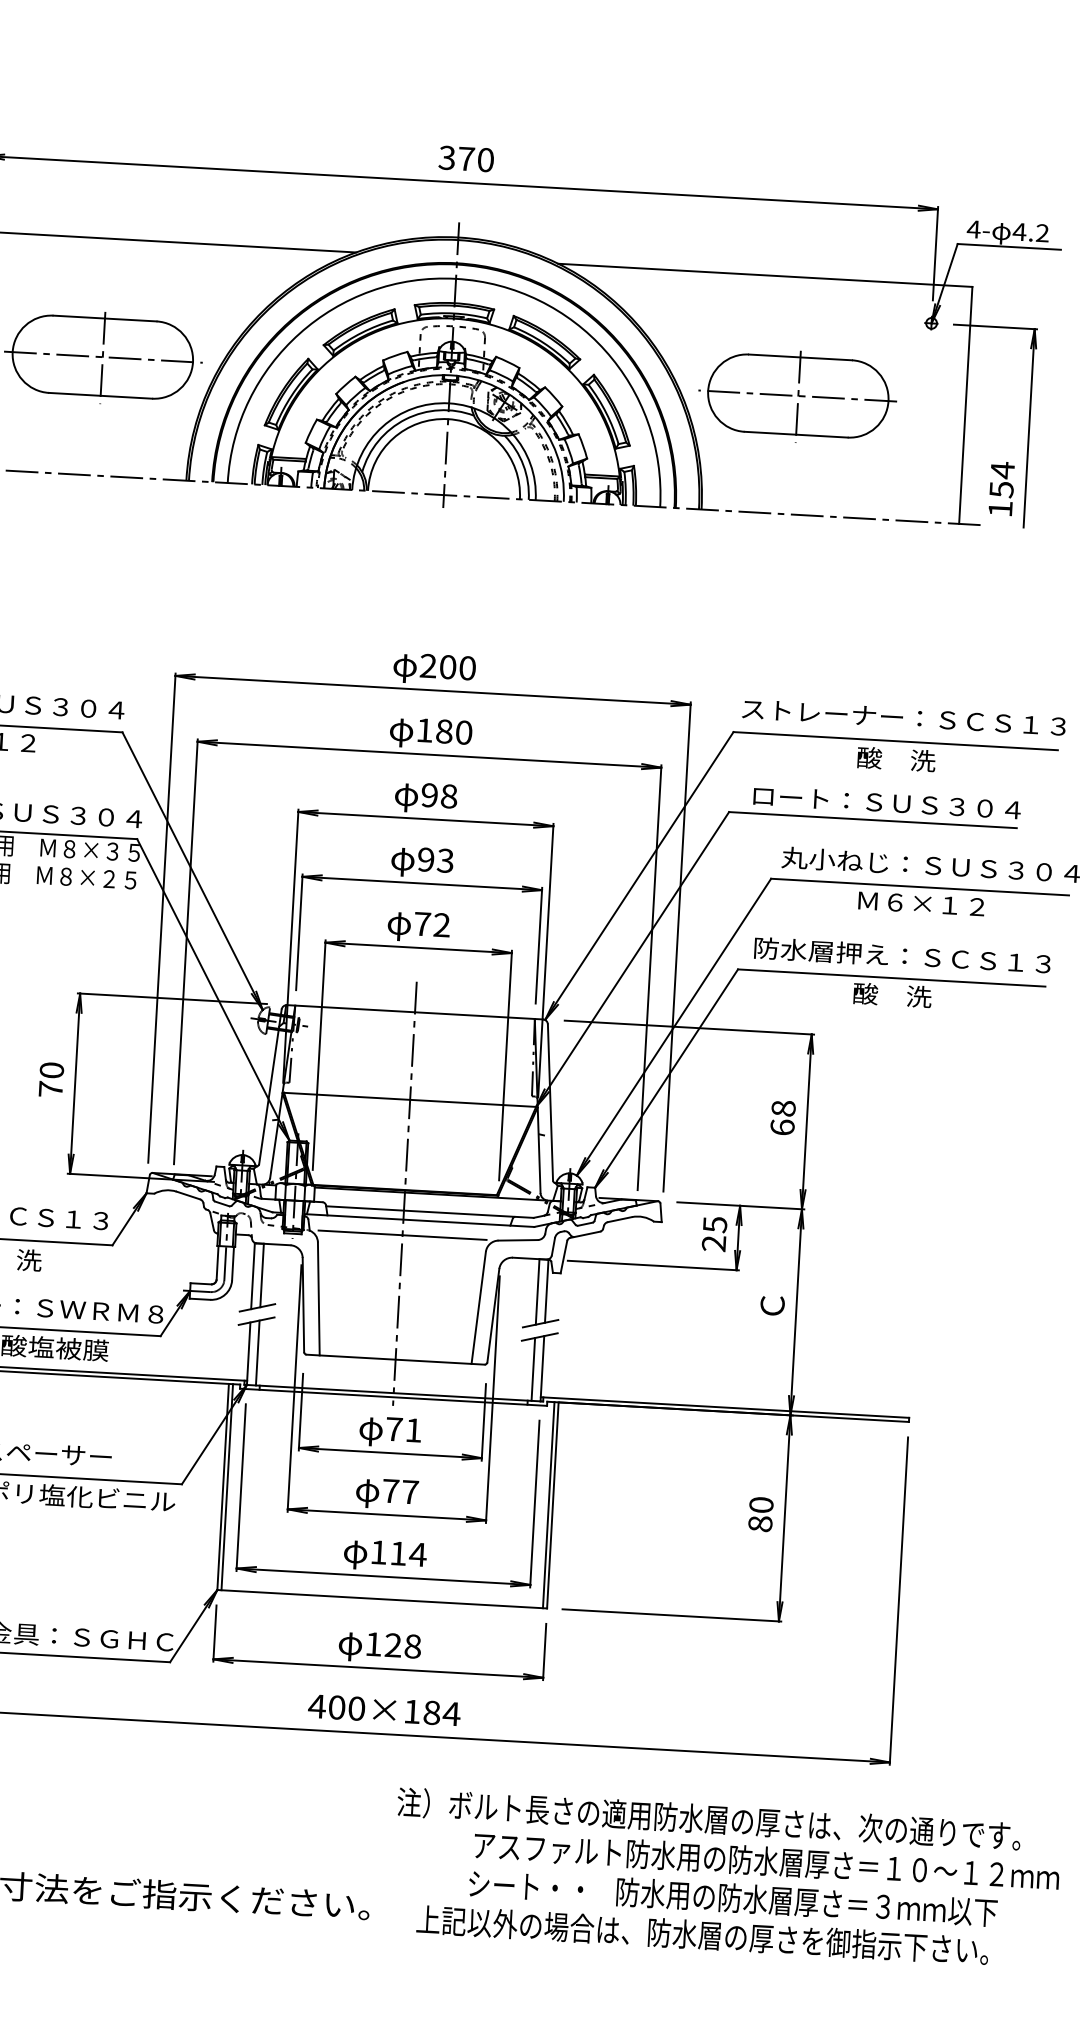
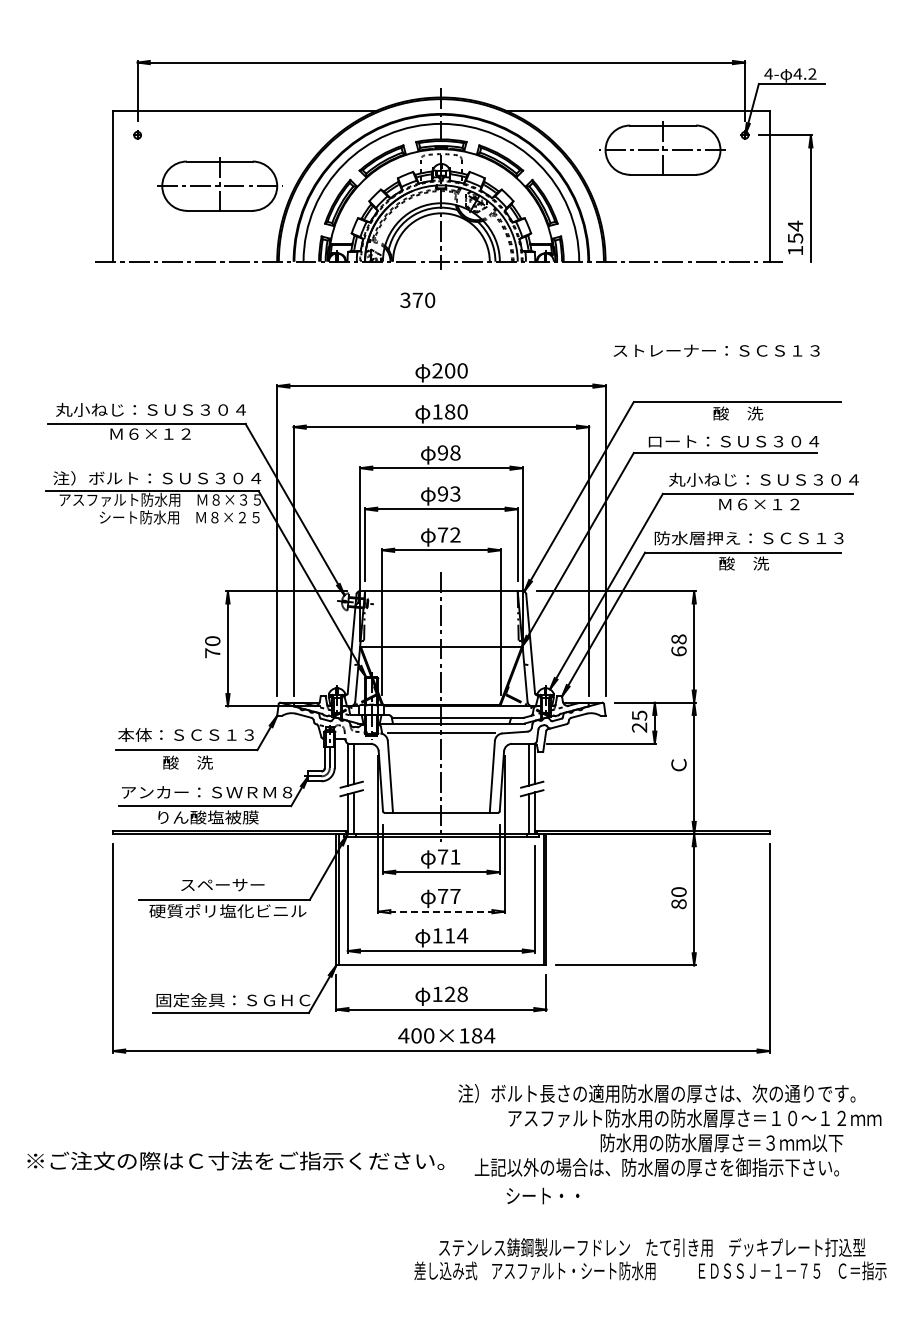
text: (466, 157) -> (417, 299), moved
part: (797, 393) -> (662, 148), moved
text: (903, 717) -> (716, 350), moved
line: (387, 1514) -> (441, 911), solid -> dashed
text: (525, 1885) -> (542, 1195), moved

